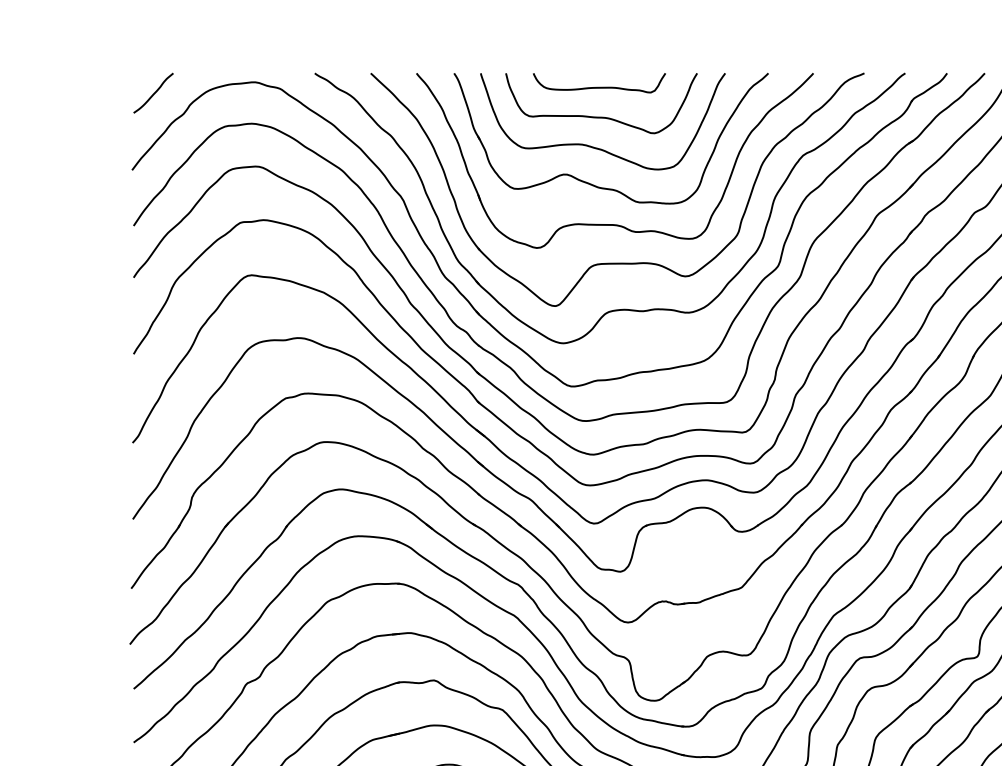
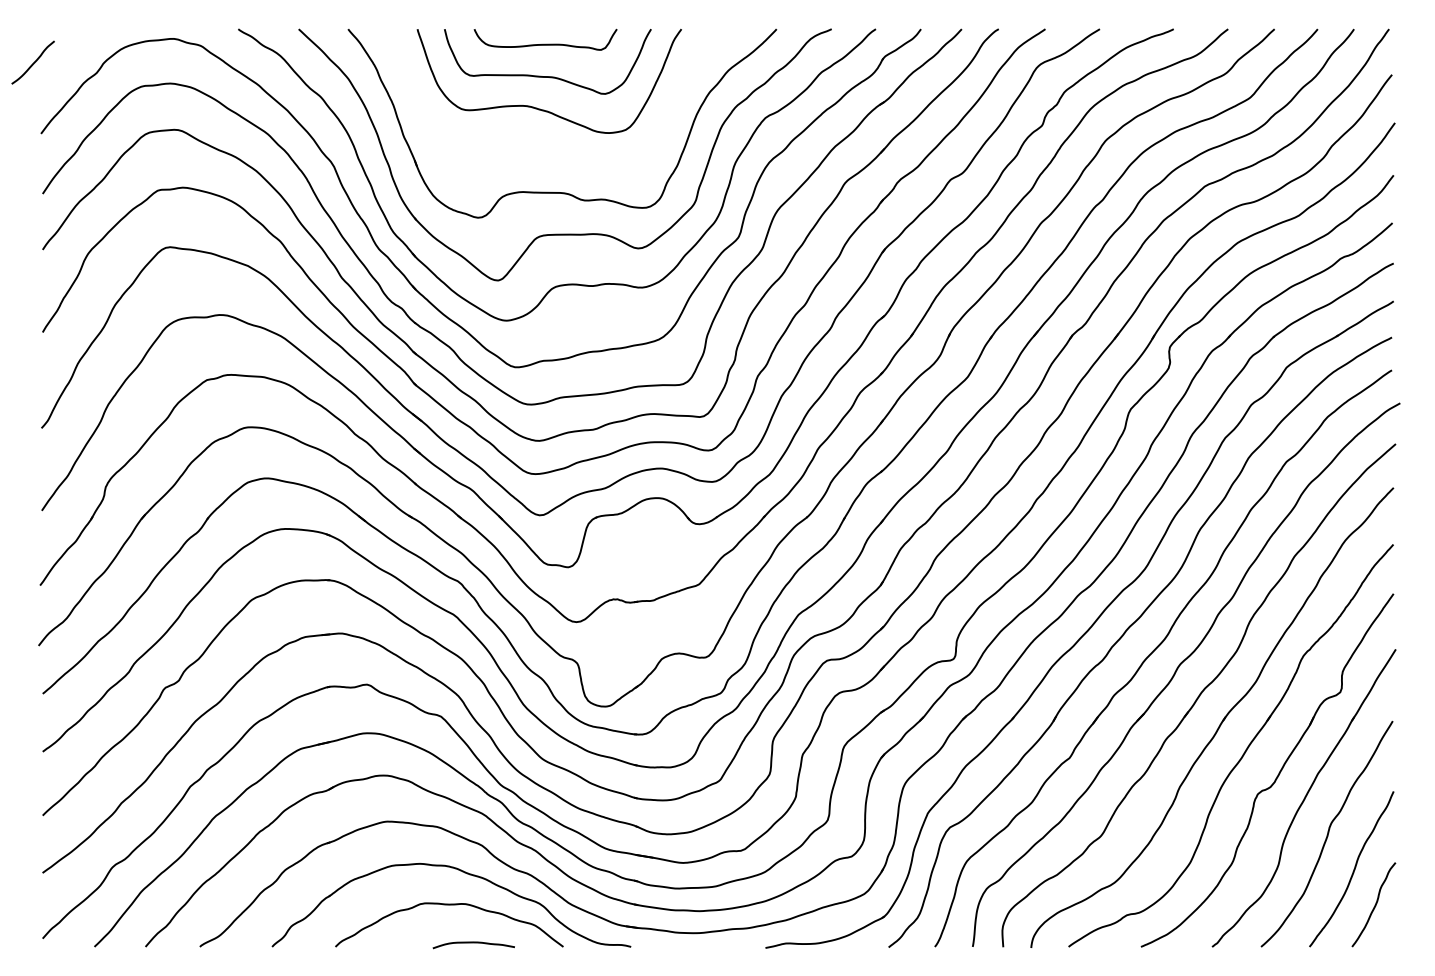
curve: (153, 93) -> (33, 62), moved
part: (590, 182) -> (535, 147), removed

